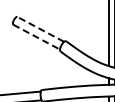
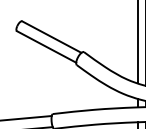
line: (40, 29) -> (51, 37), dashed -> solid
line: (37, 37) -> (47, 47), dashed -> solid

